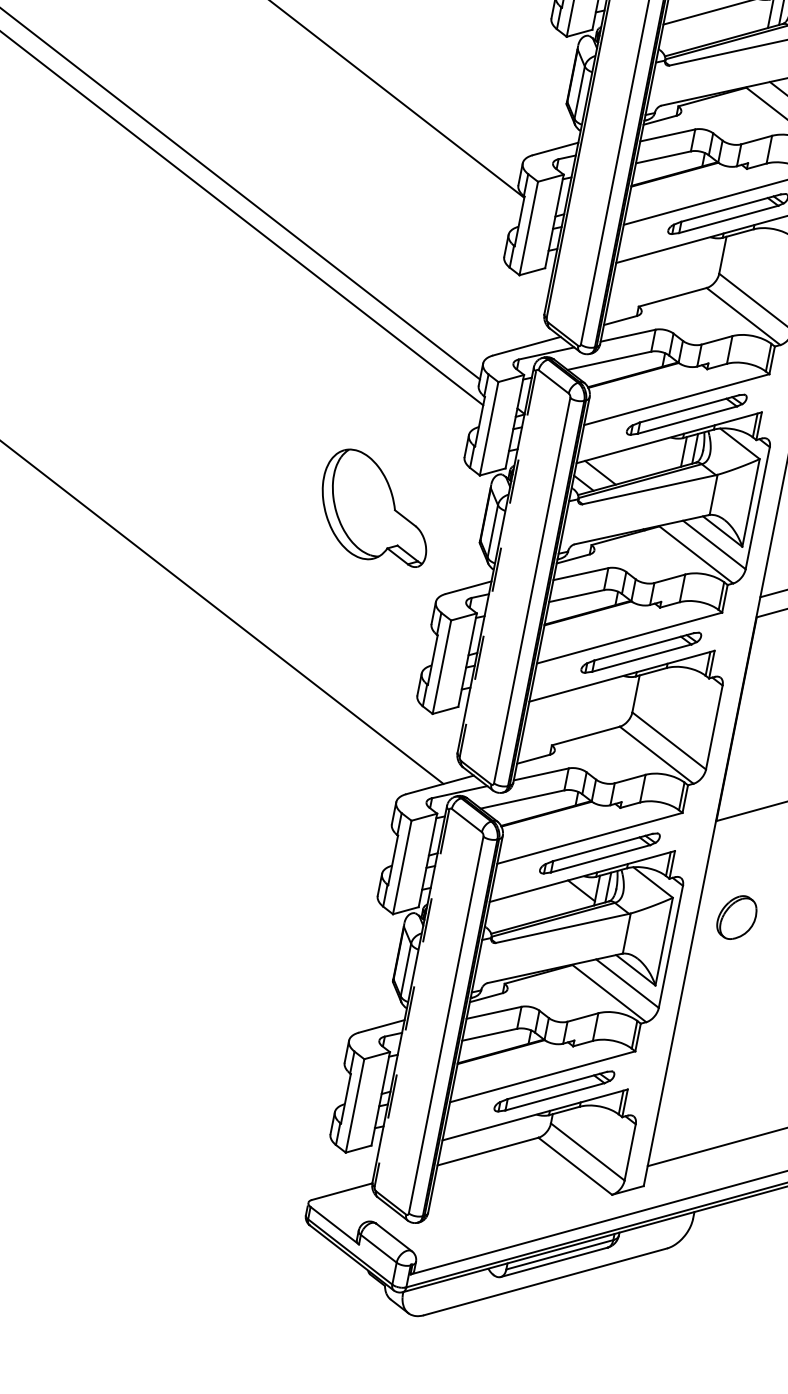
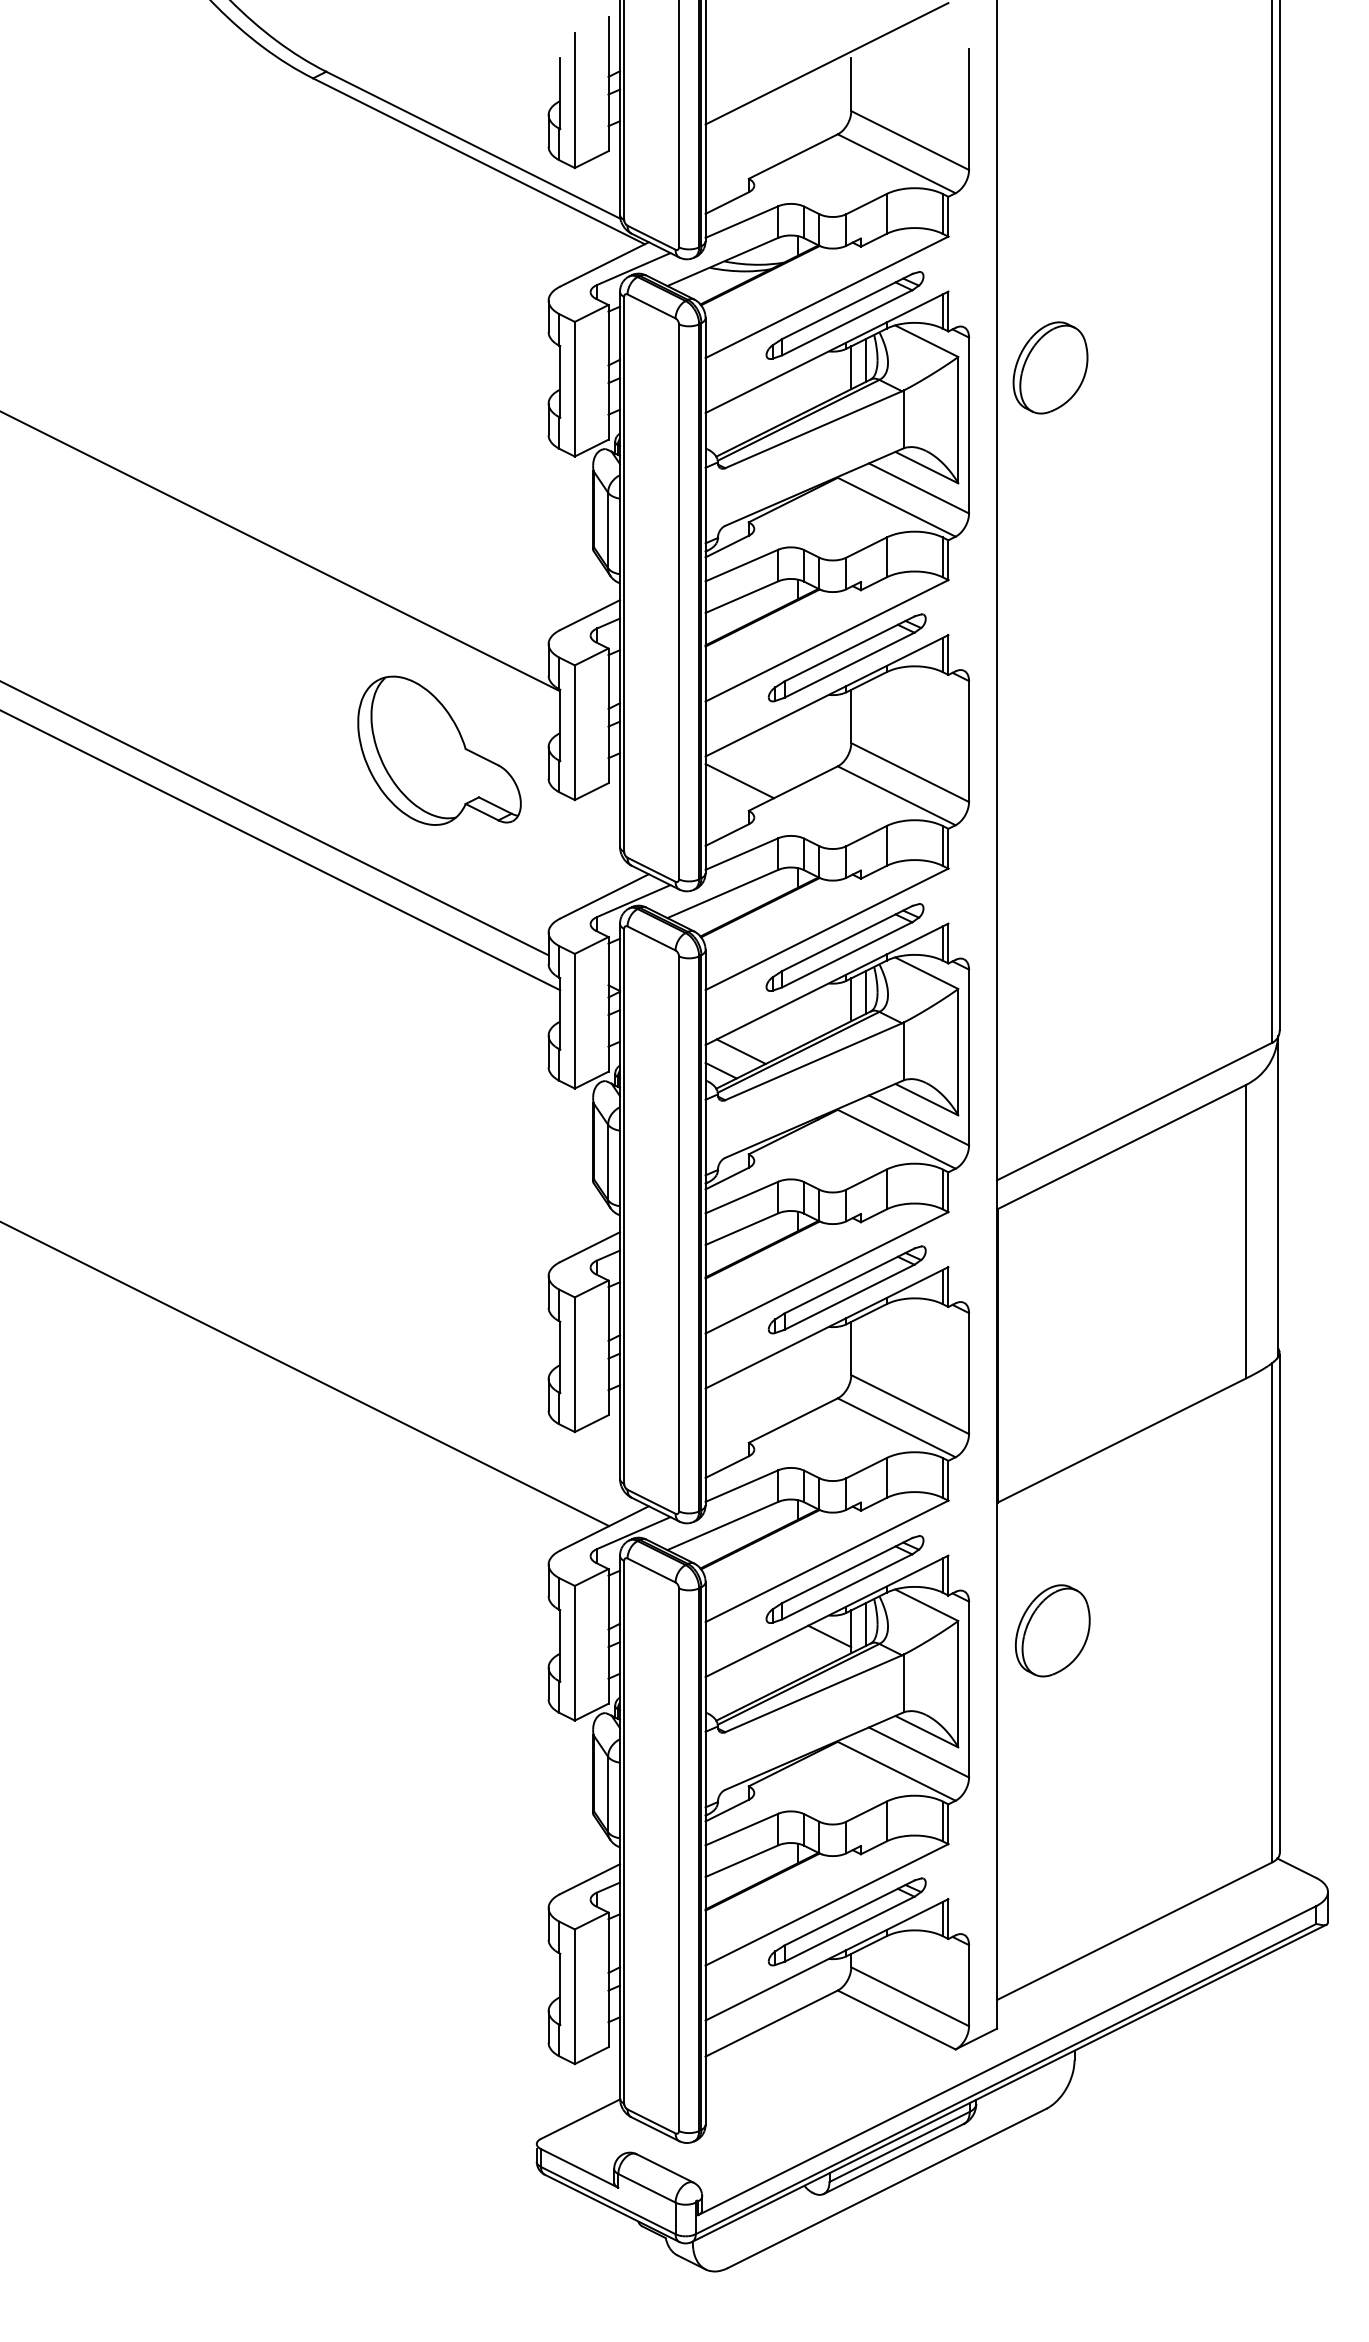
line: (636, 285) -> (739, 781), added
part: (376, 507) -> (439, 750), moved
line: (498, 564) -> (624, 1206), dashed -> solid
part: (736, 917) -> (1052, 1630), size x1.43
line: (412, 998) -> (624, 1832), dashed -> solid

